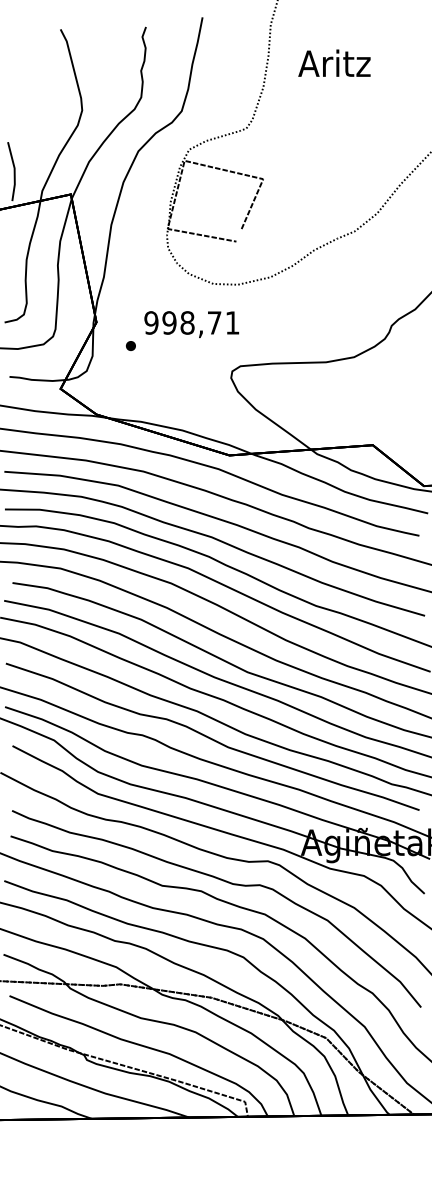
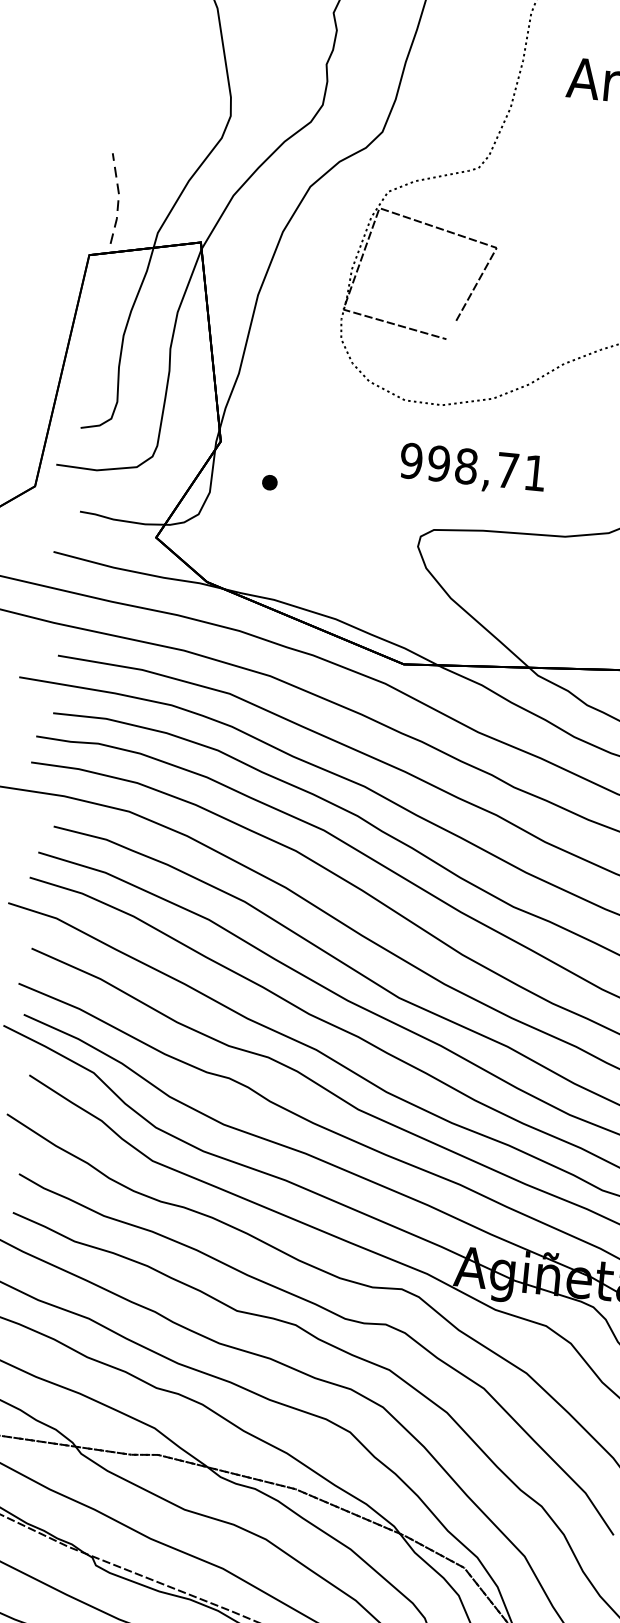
line: (14, 171) -> (118, 199), solid -> dashed
text: (191, 324) -> (472, 469), moved

